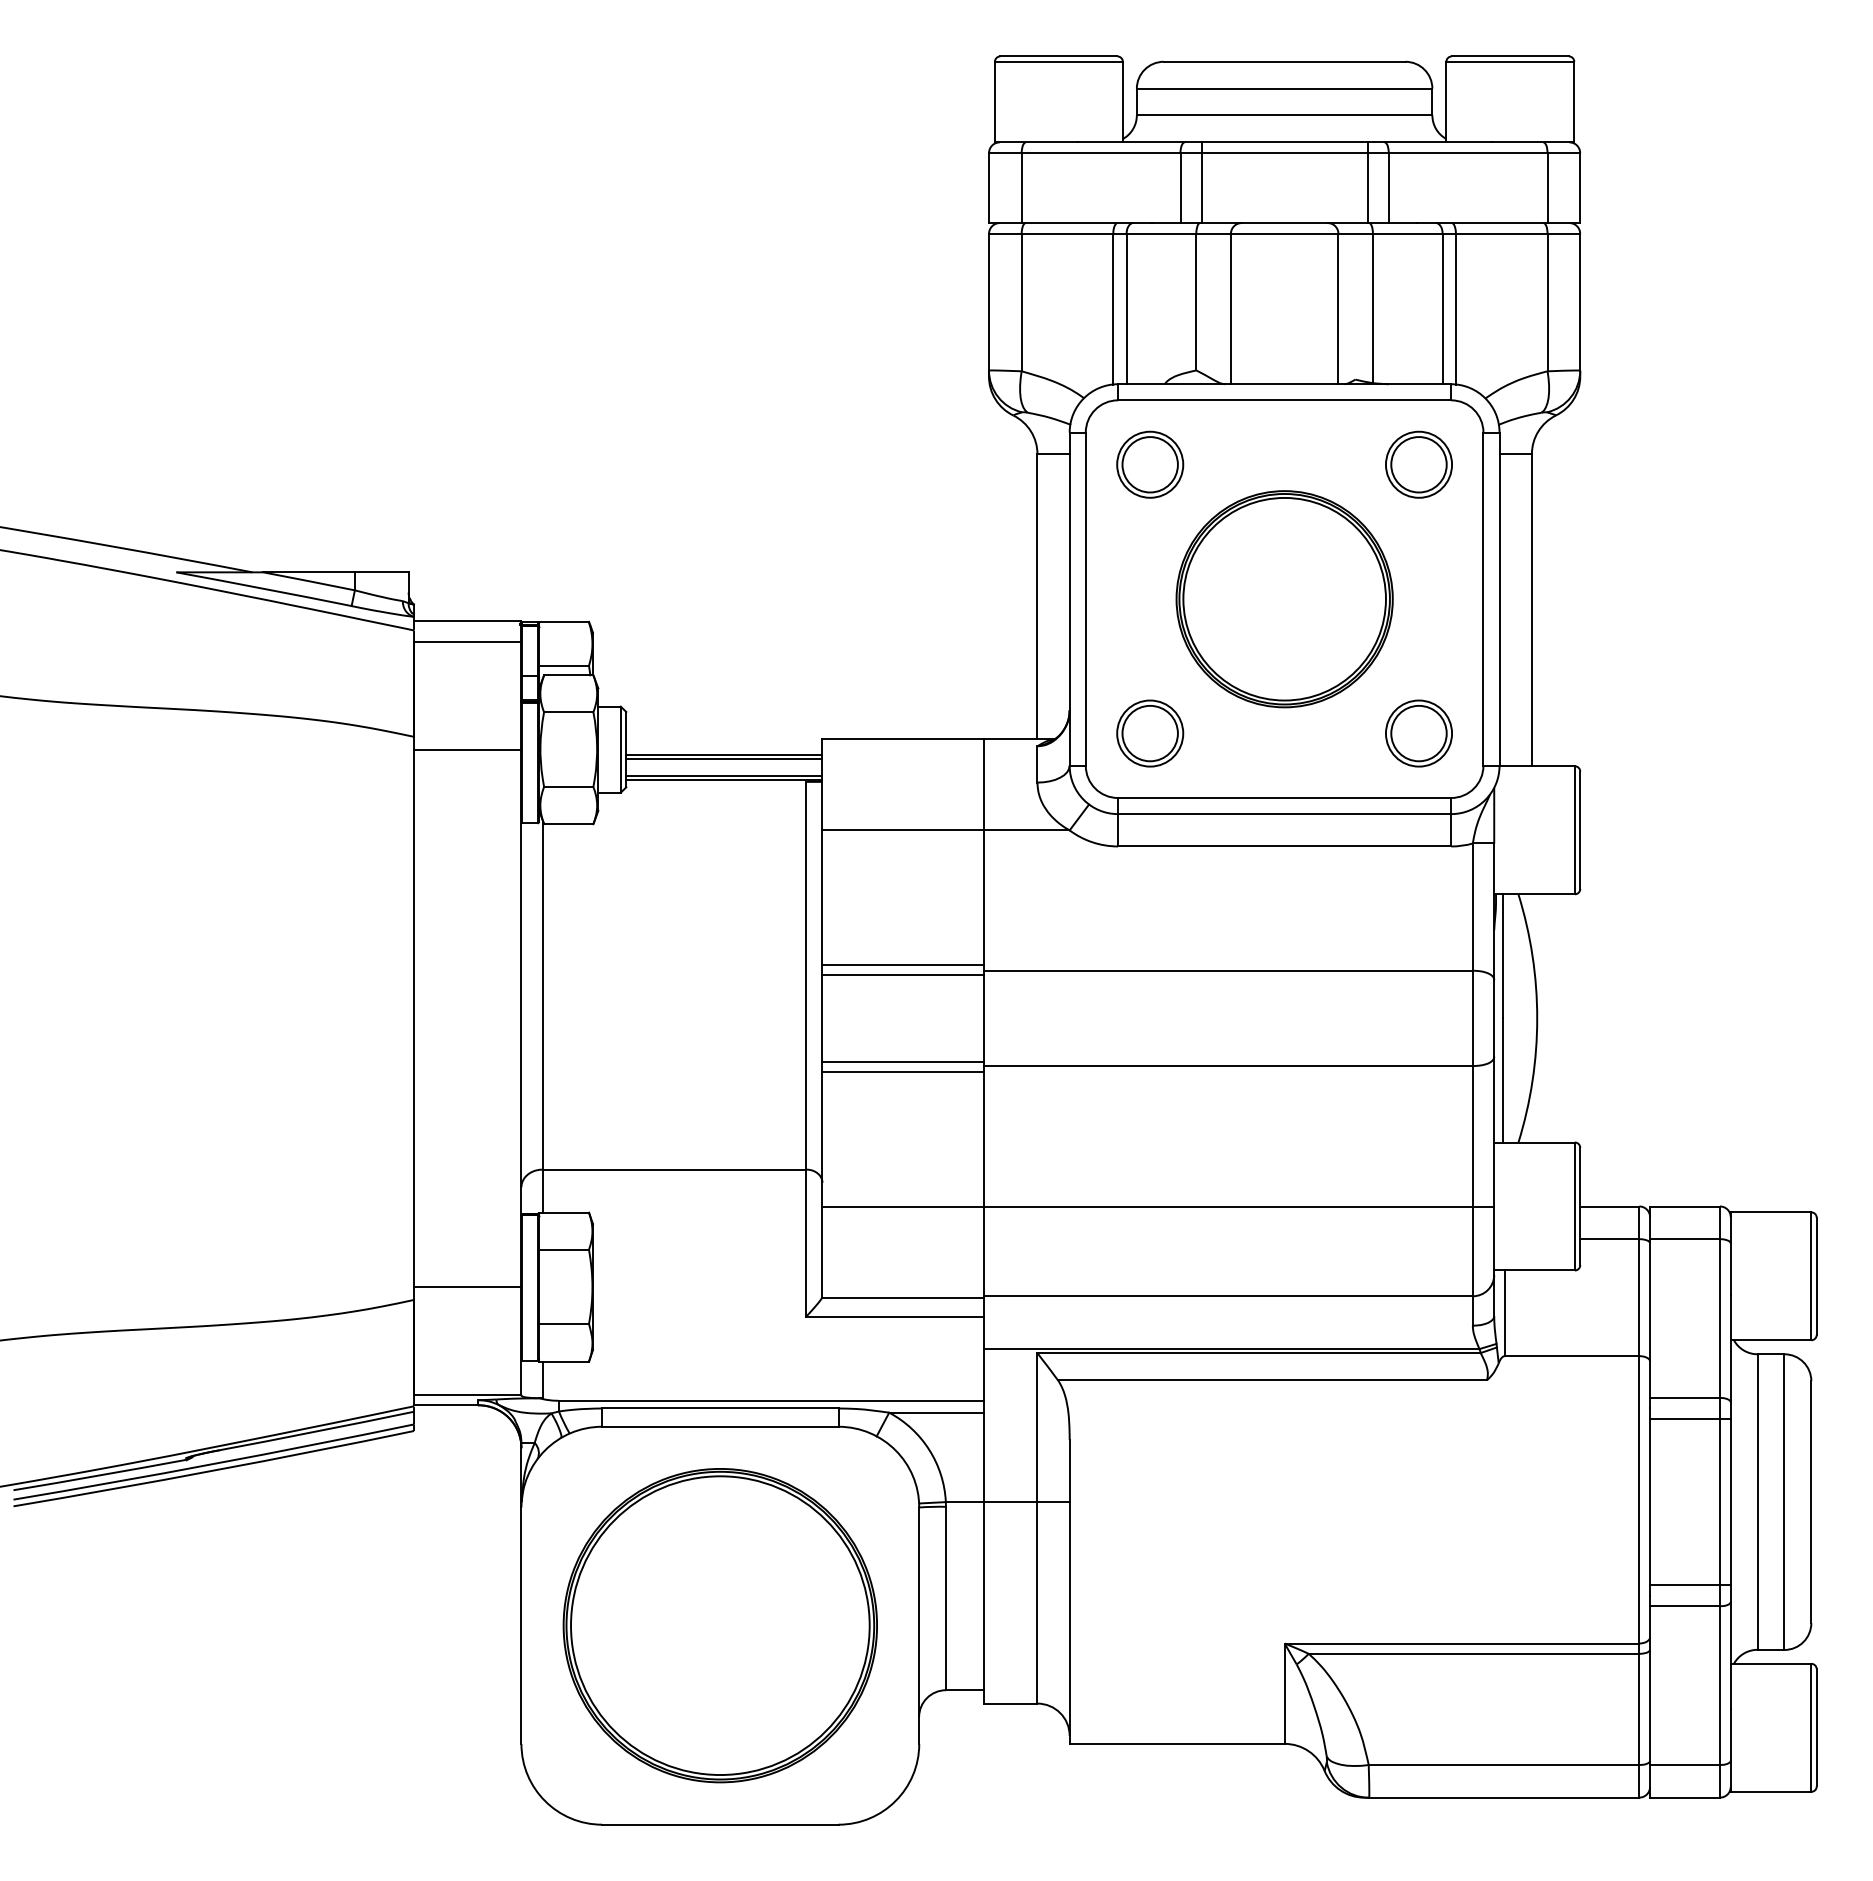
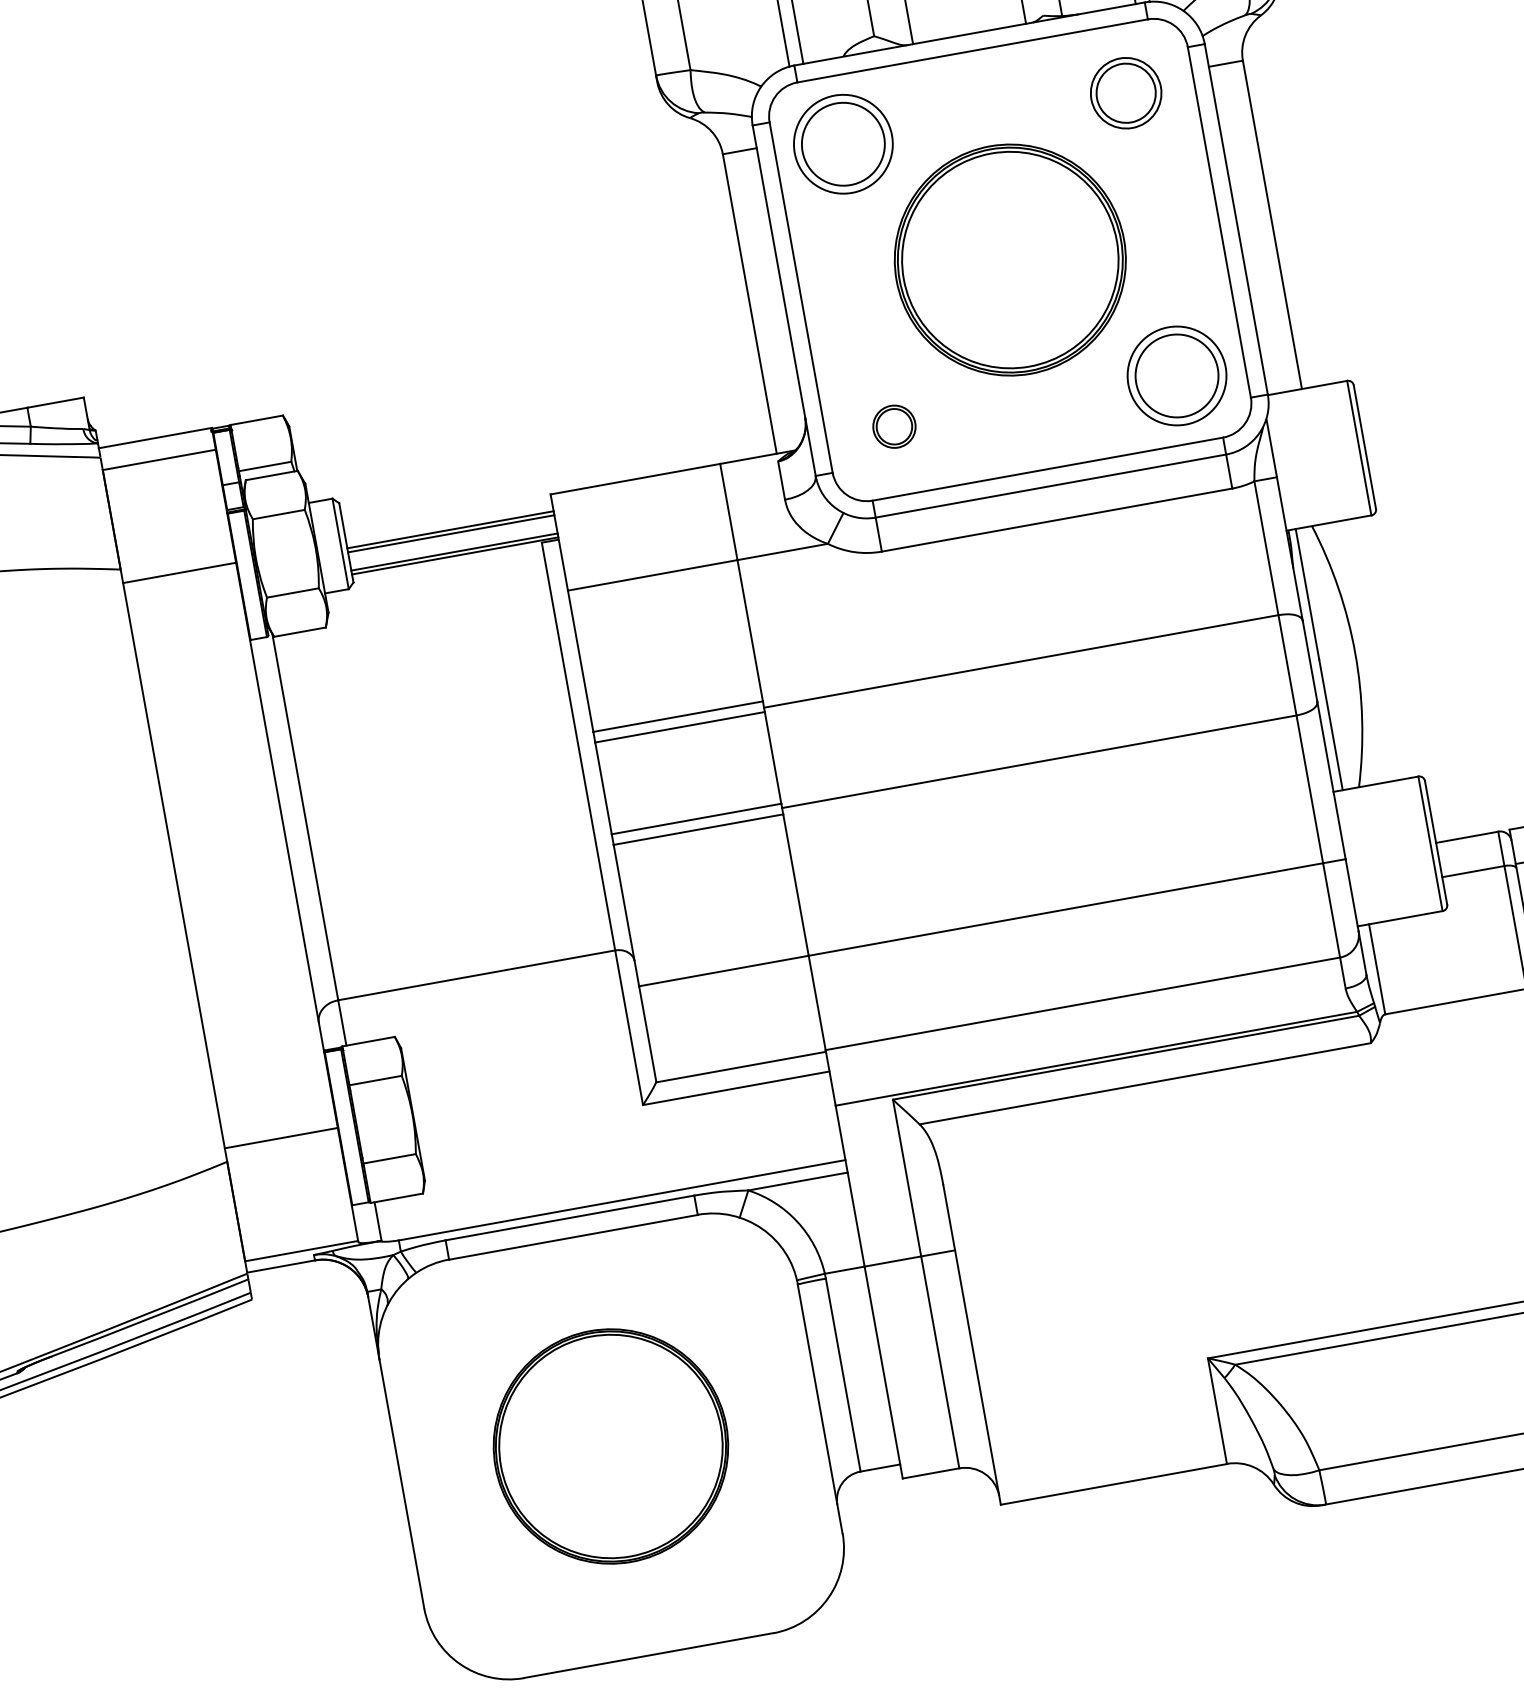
part: (1150, 464) -> (843, 143), size x1.4
part: (1150, 733) -> (894, 426), size x0.6
part: (1418, 733) -> (1176, 375), size x1.4
part: (719, 1625) -> (610, 1446), size x0.7

